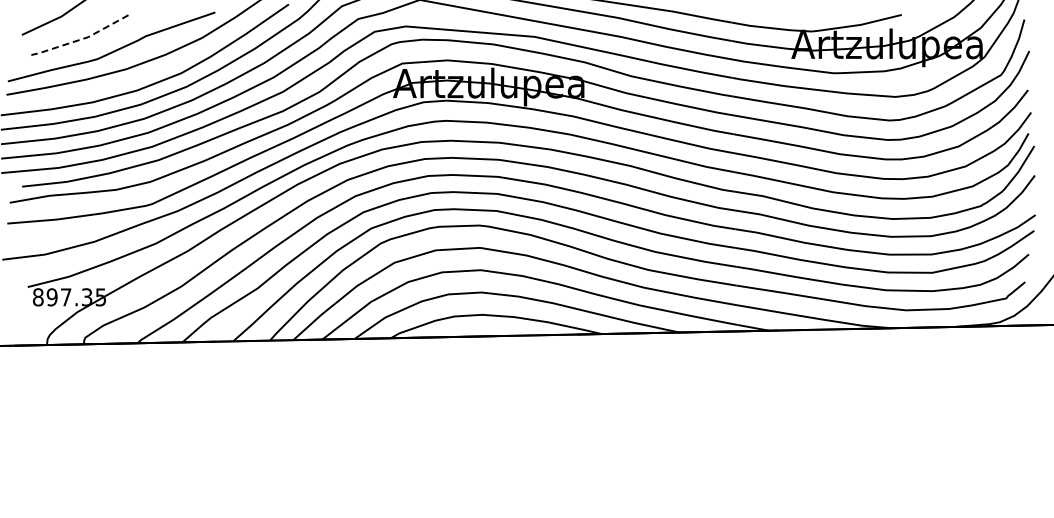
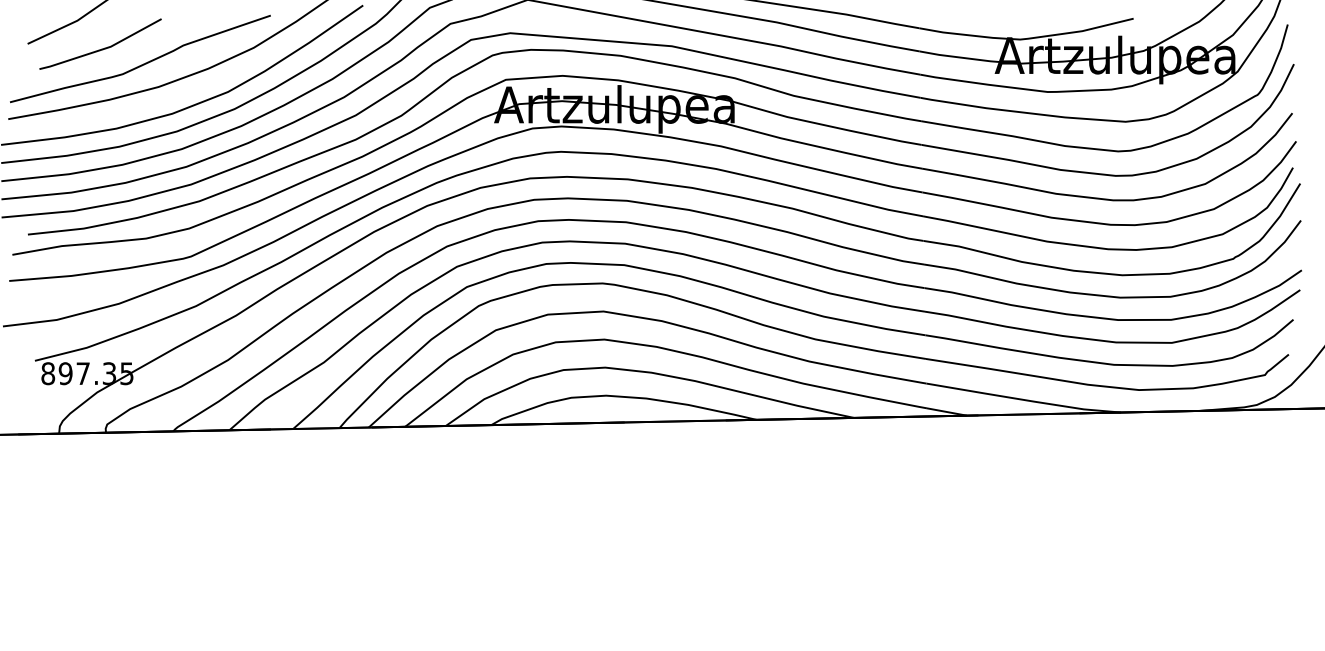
line: (81, 39) -> (102, 49), dashed -> solid

